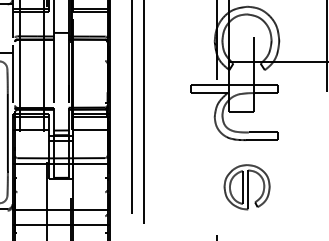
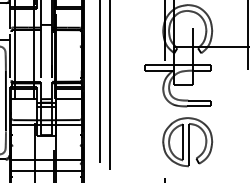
part: (246, 187) -> (187, 142), size x1.43

